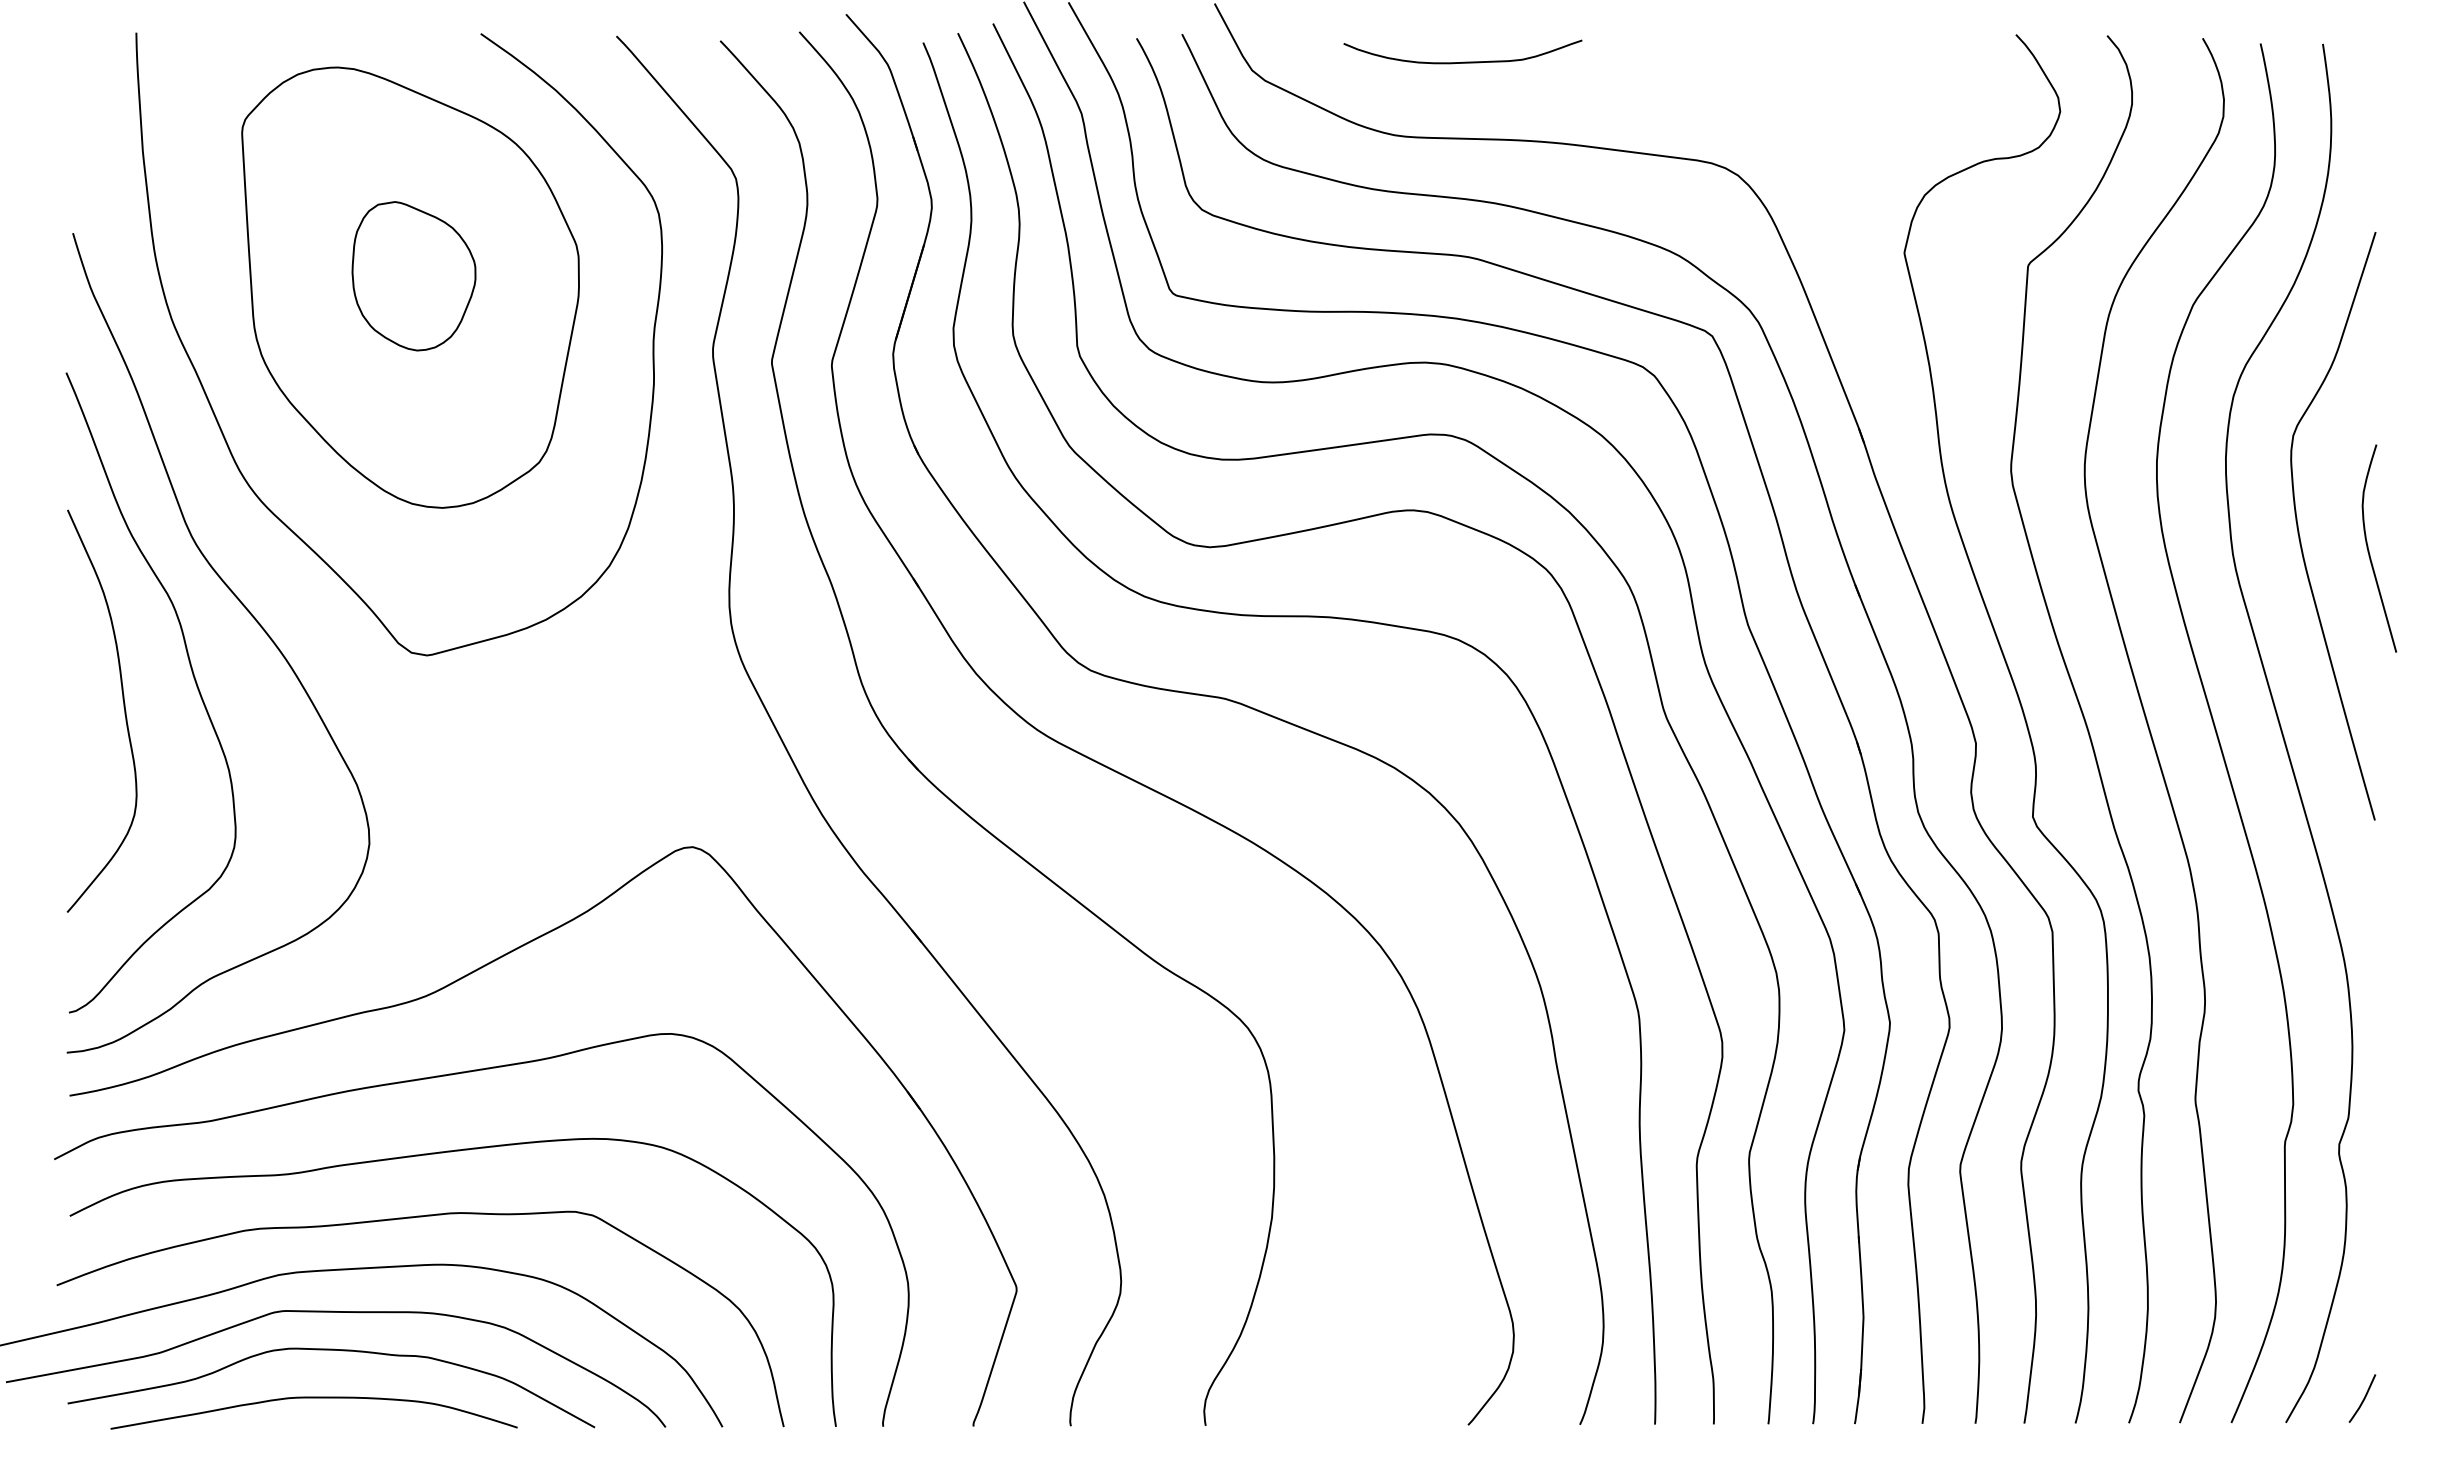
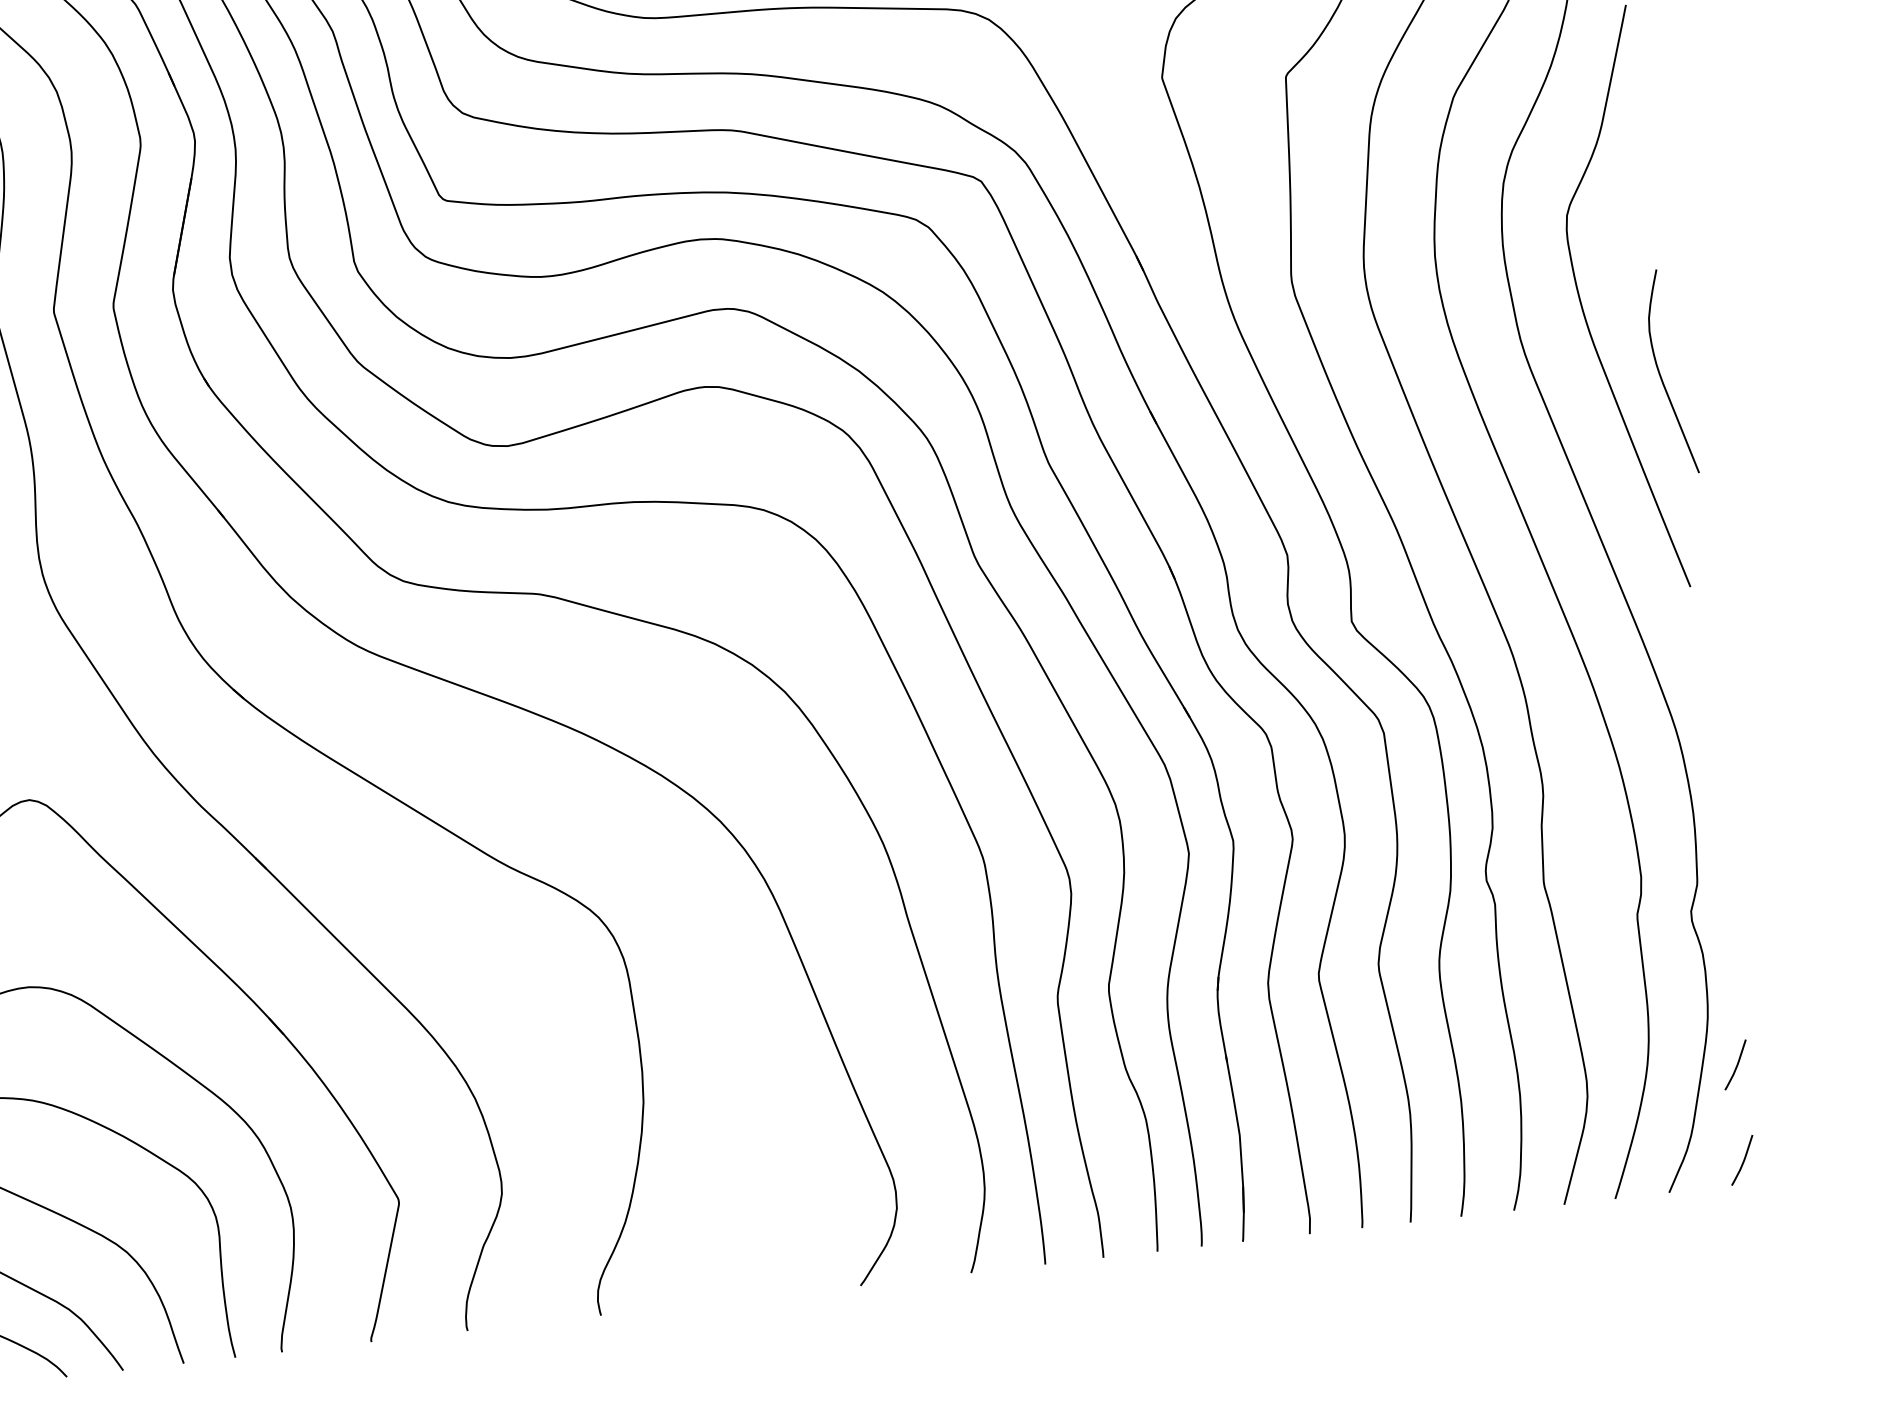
curve: (2369, 550) -> (1661, 375), moved
curve: (2367, 1302) -> (1736, 1064), added

